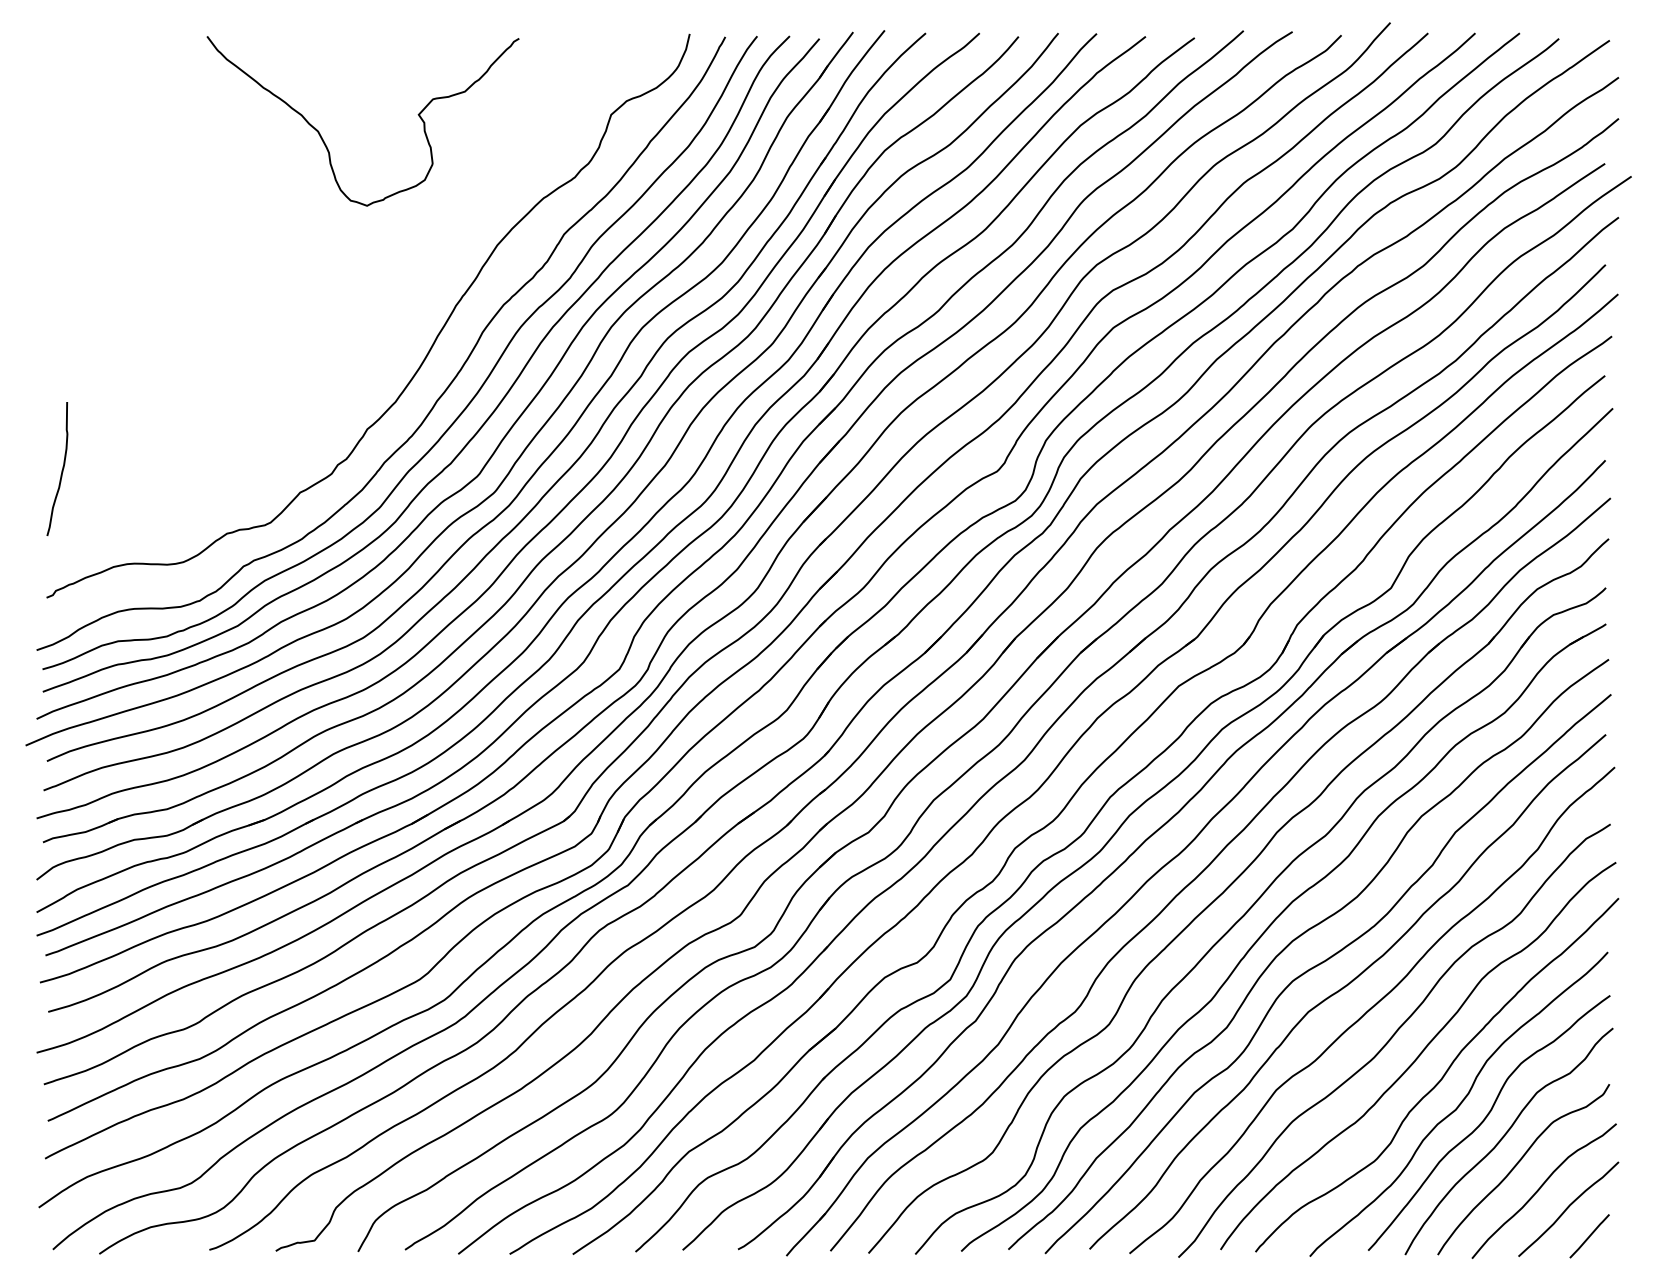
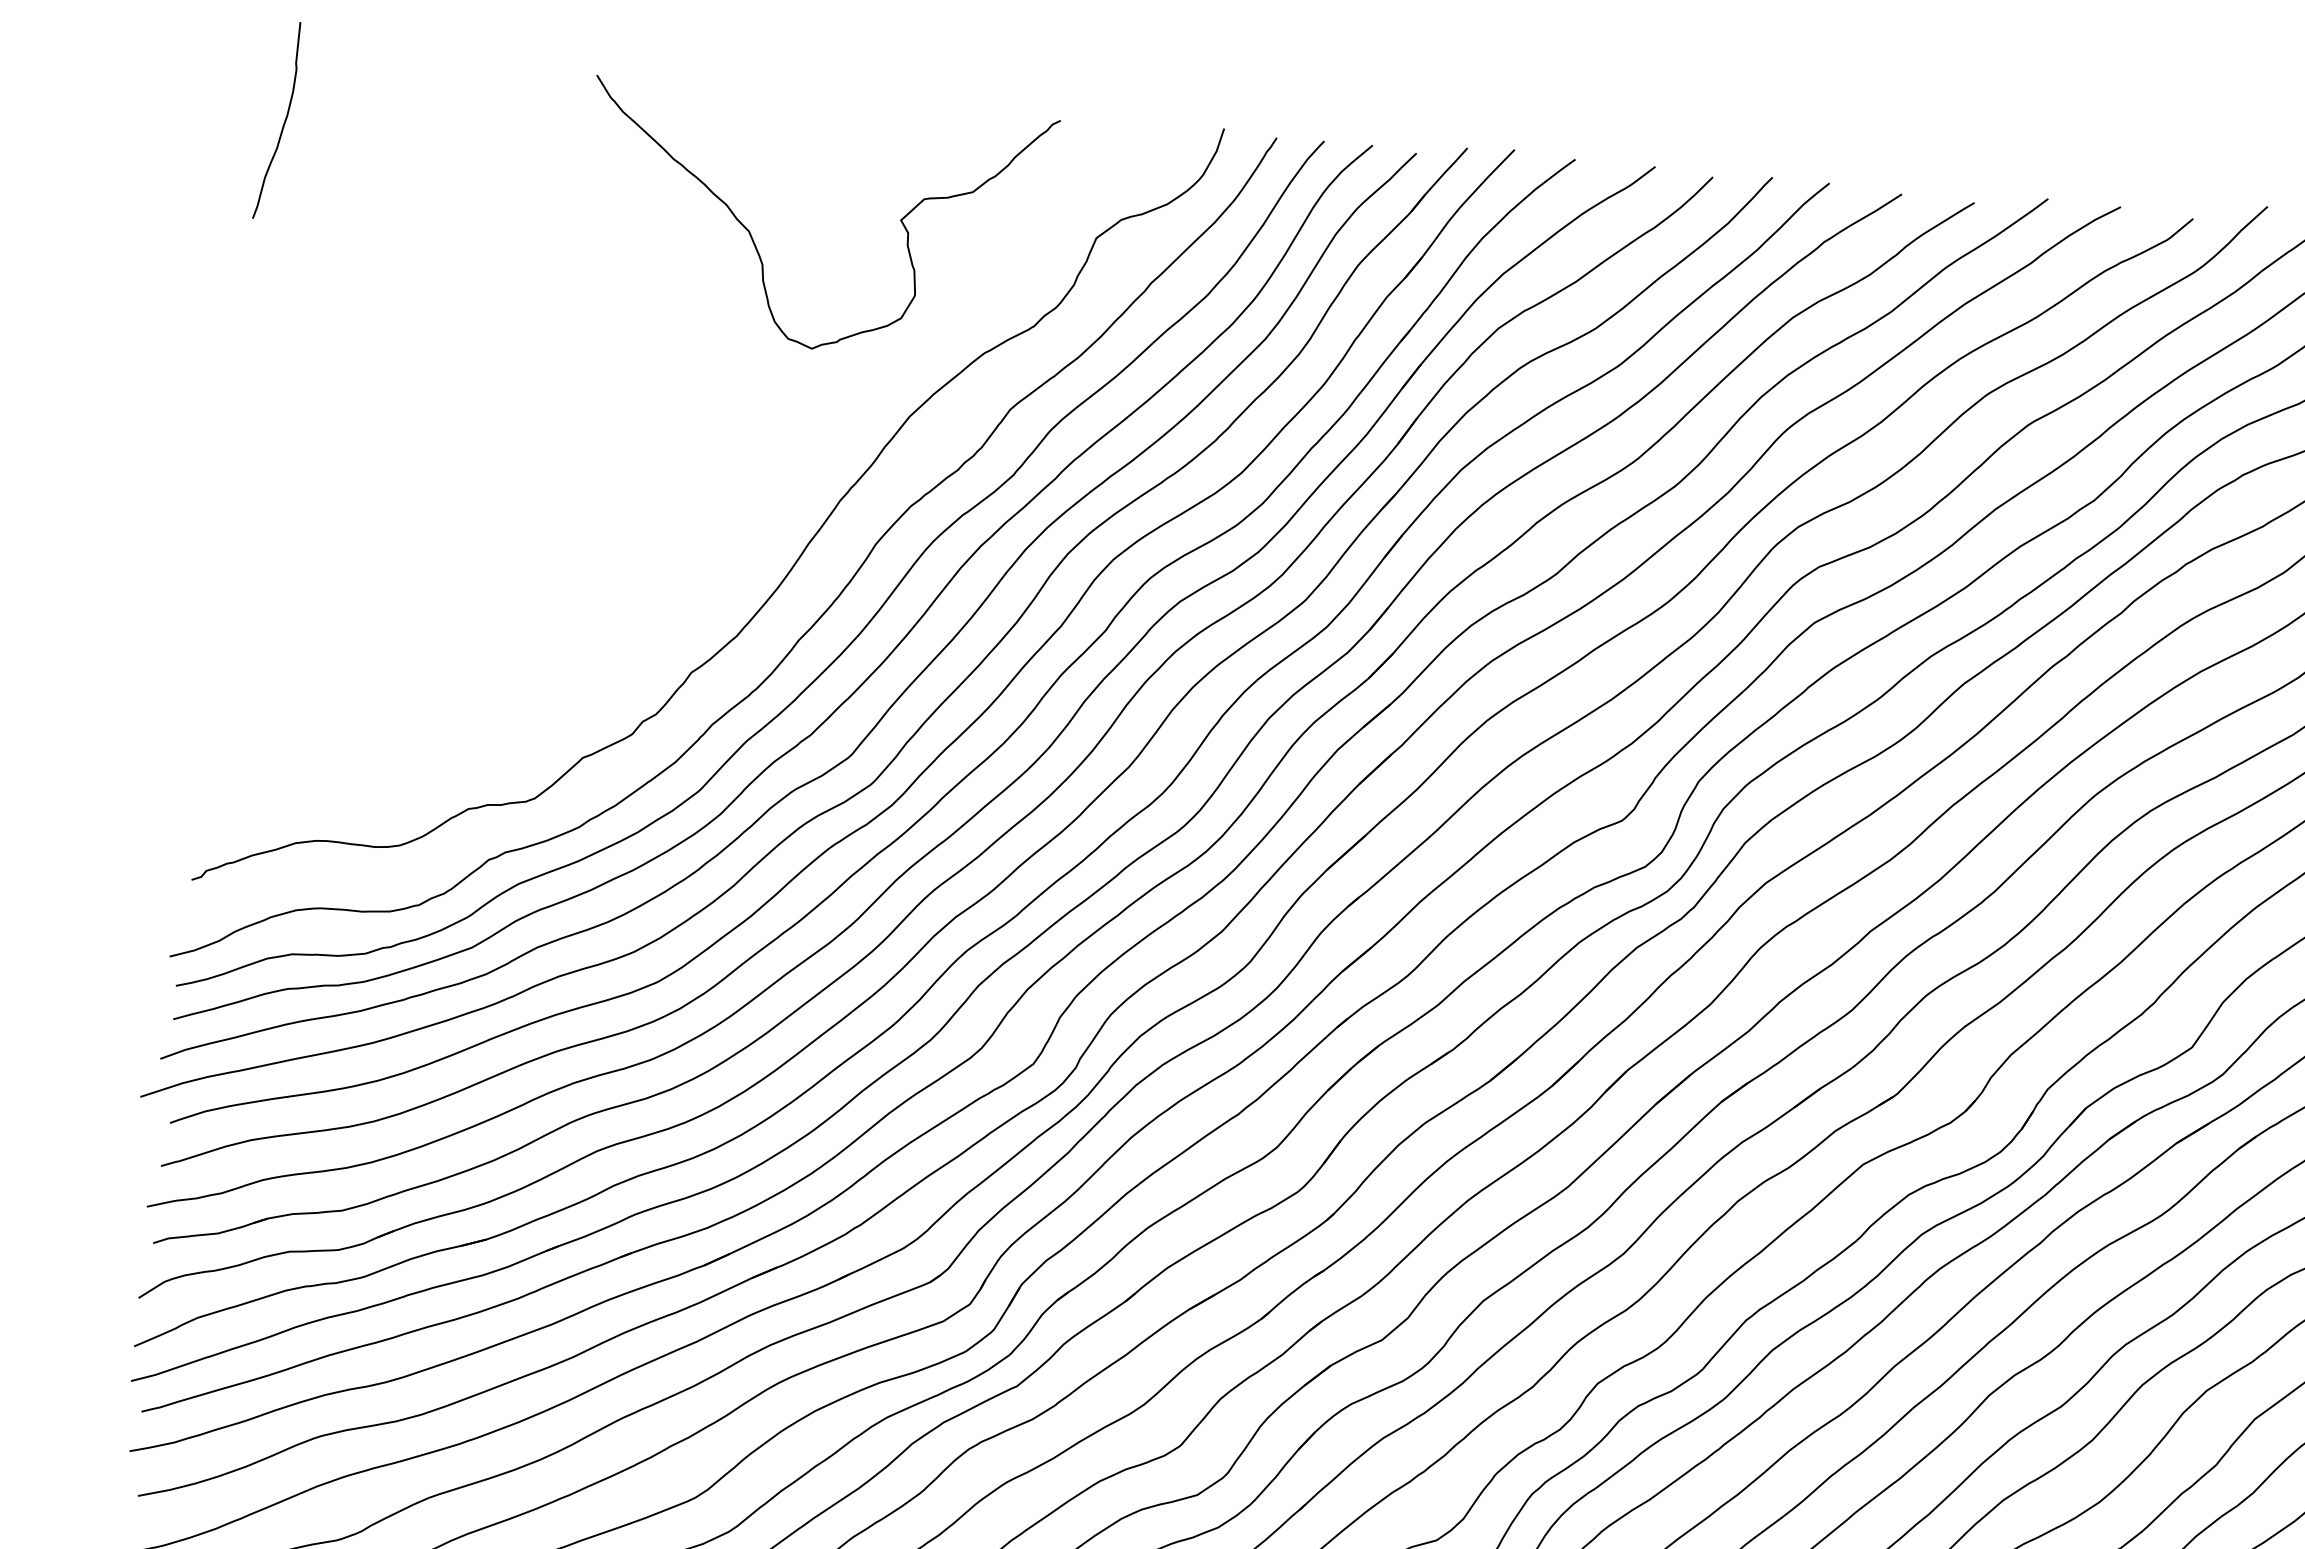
curve: (326, 144) -> (759, 252), moved
curve: (61, 470) -> (282, 123), moved

